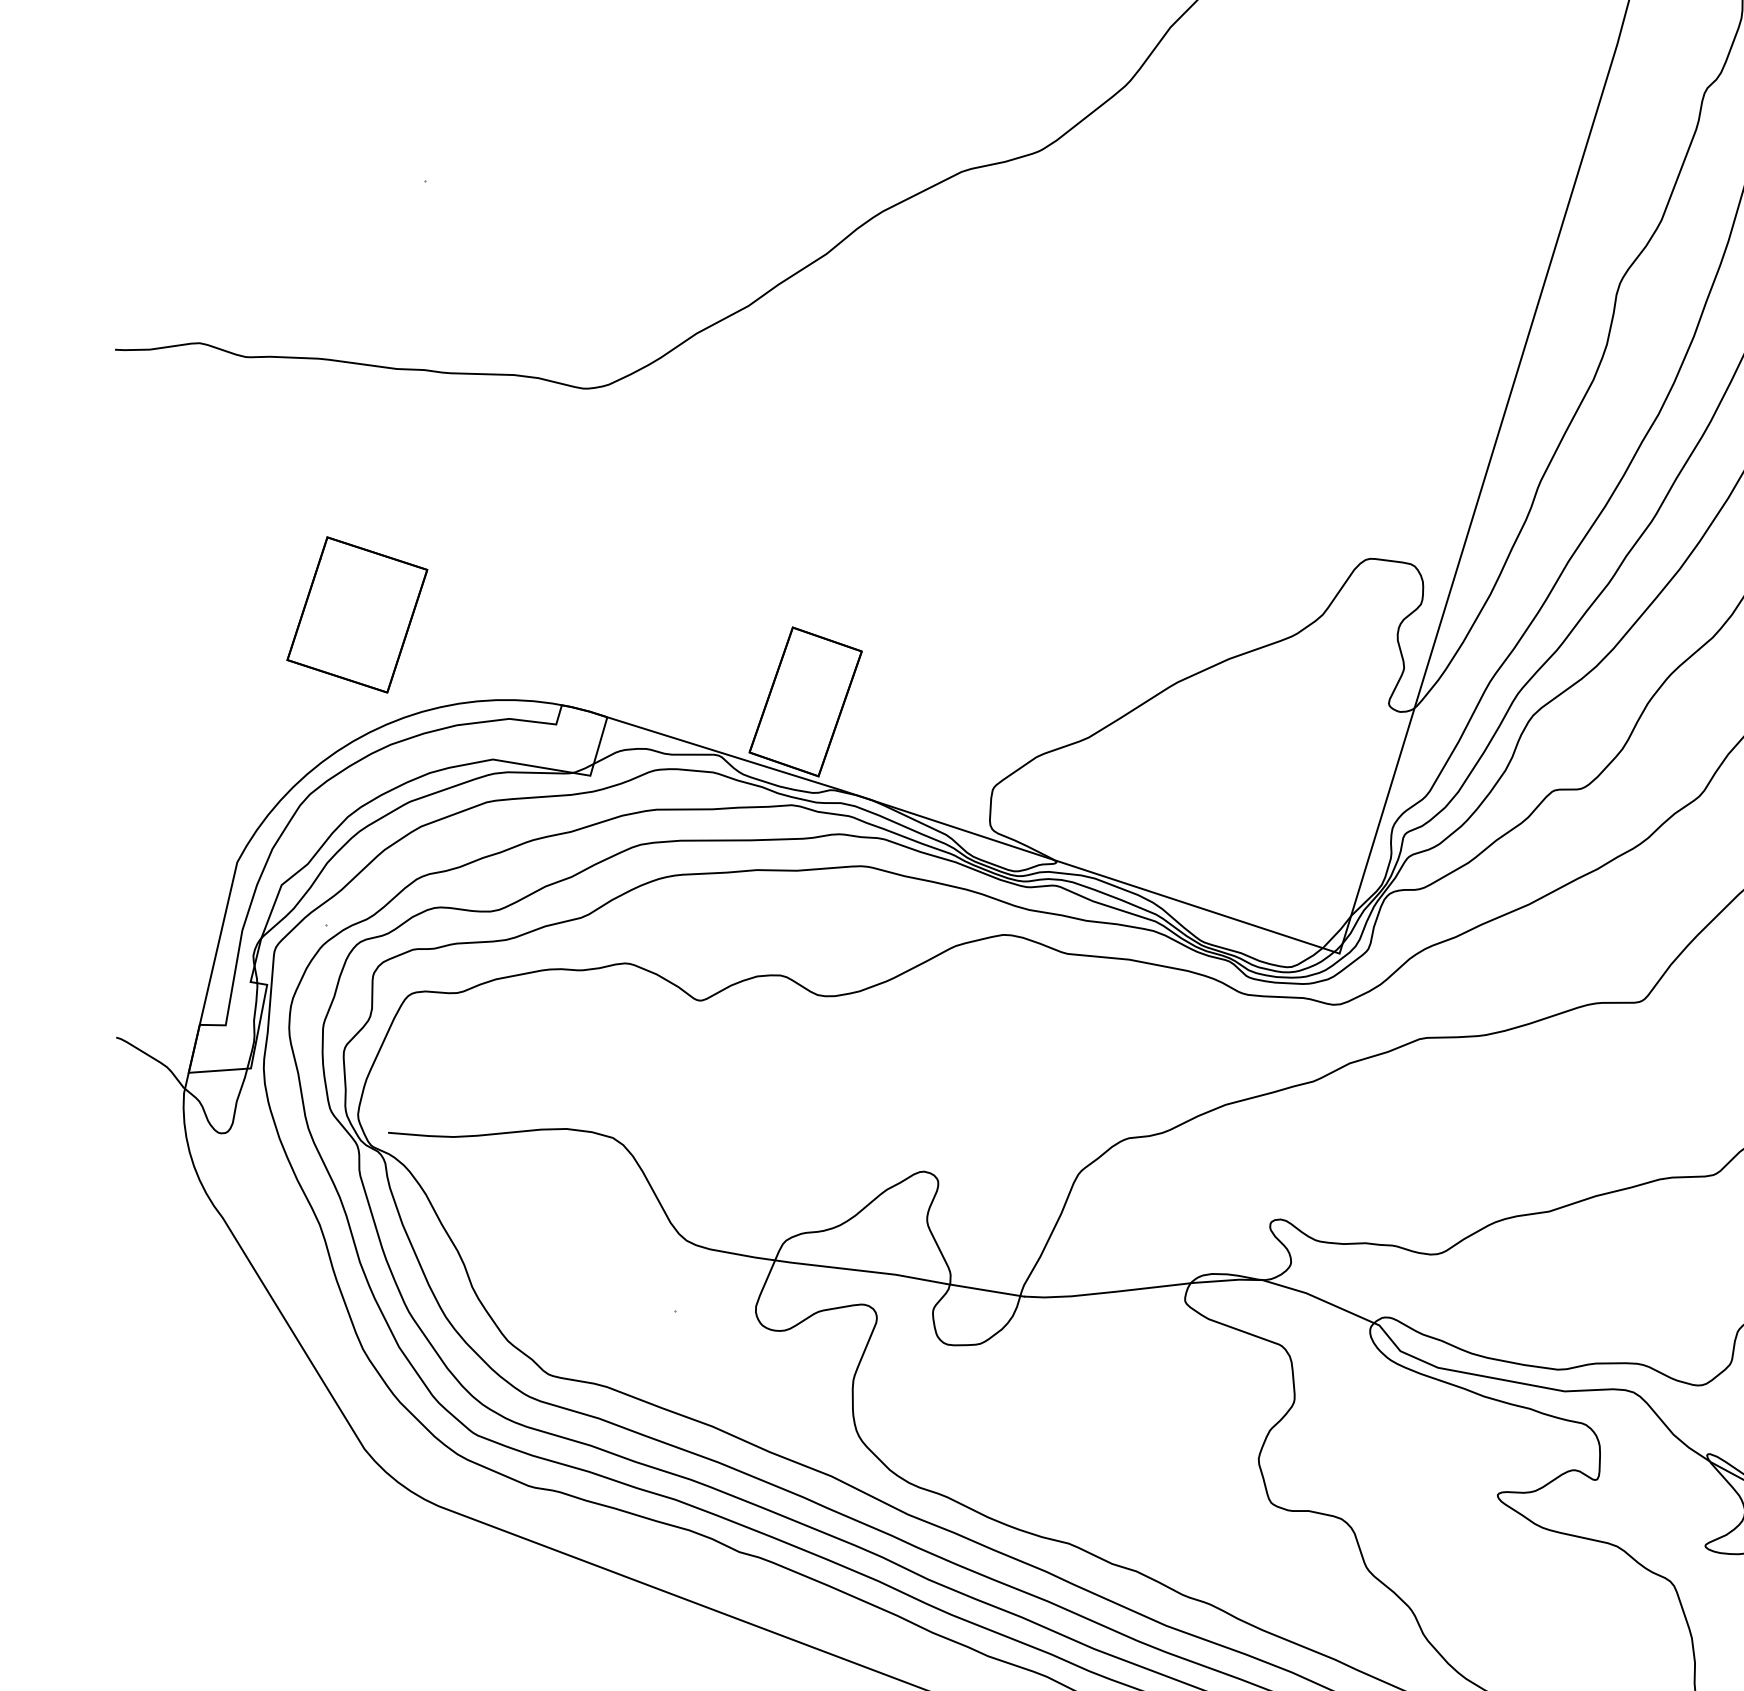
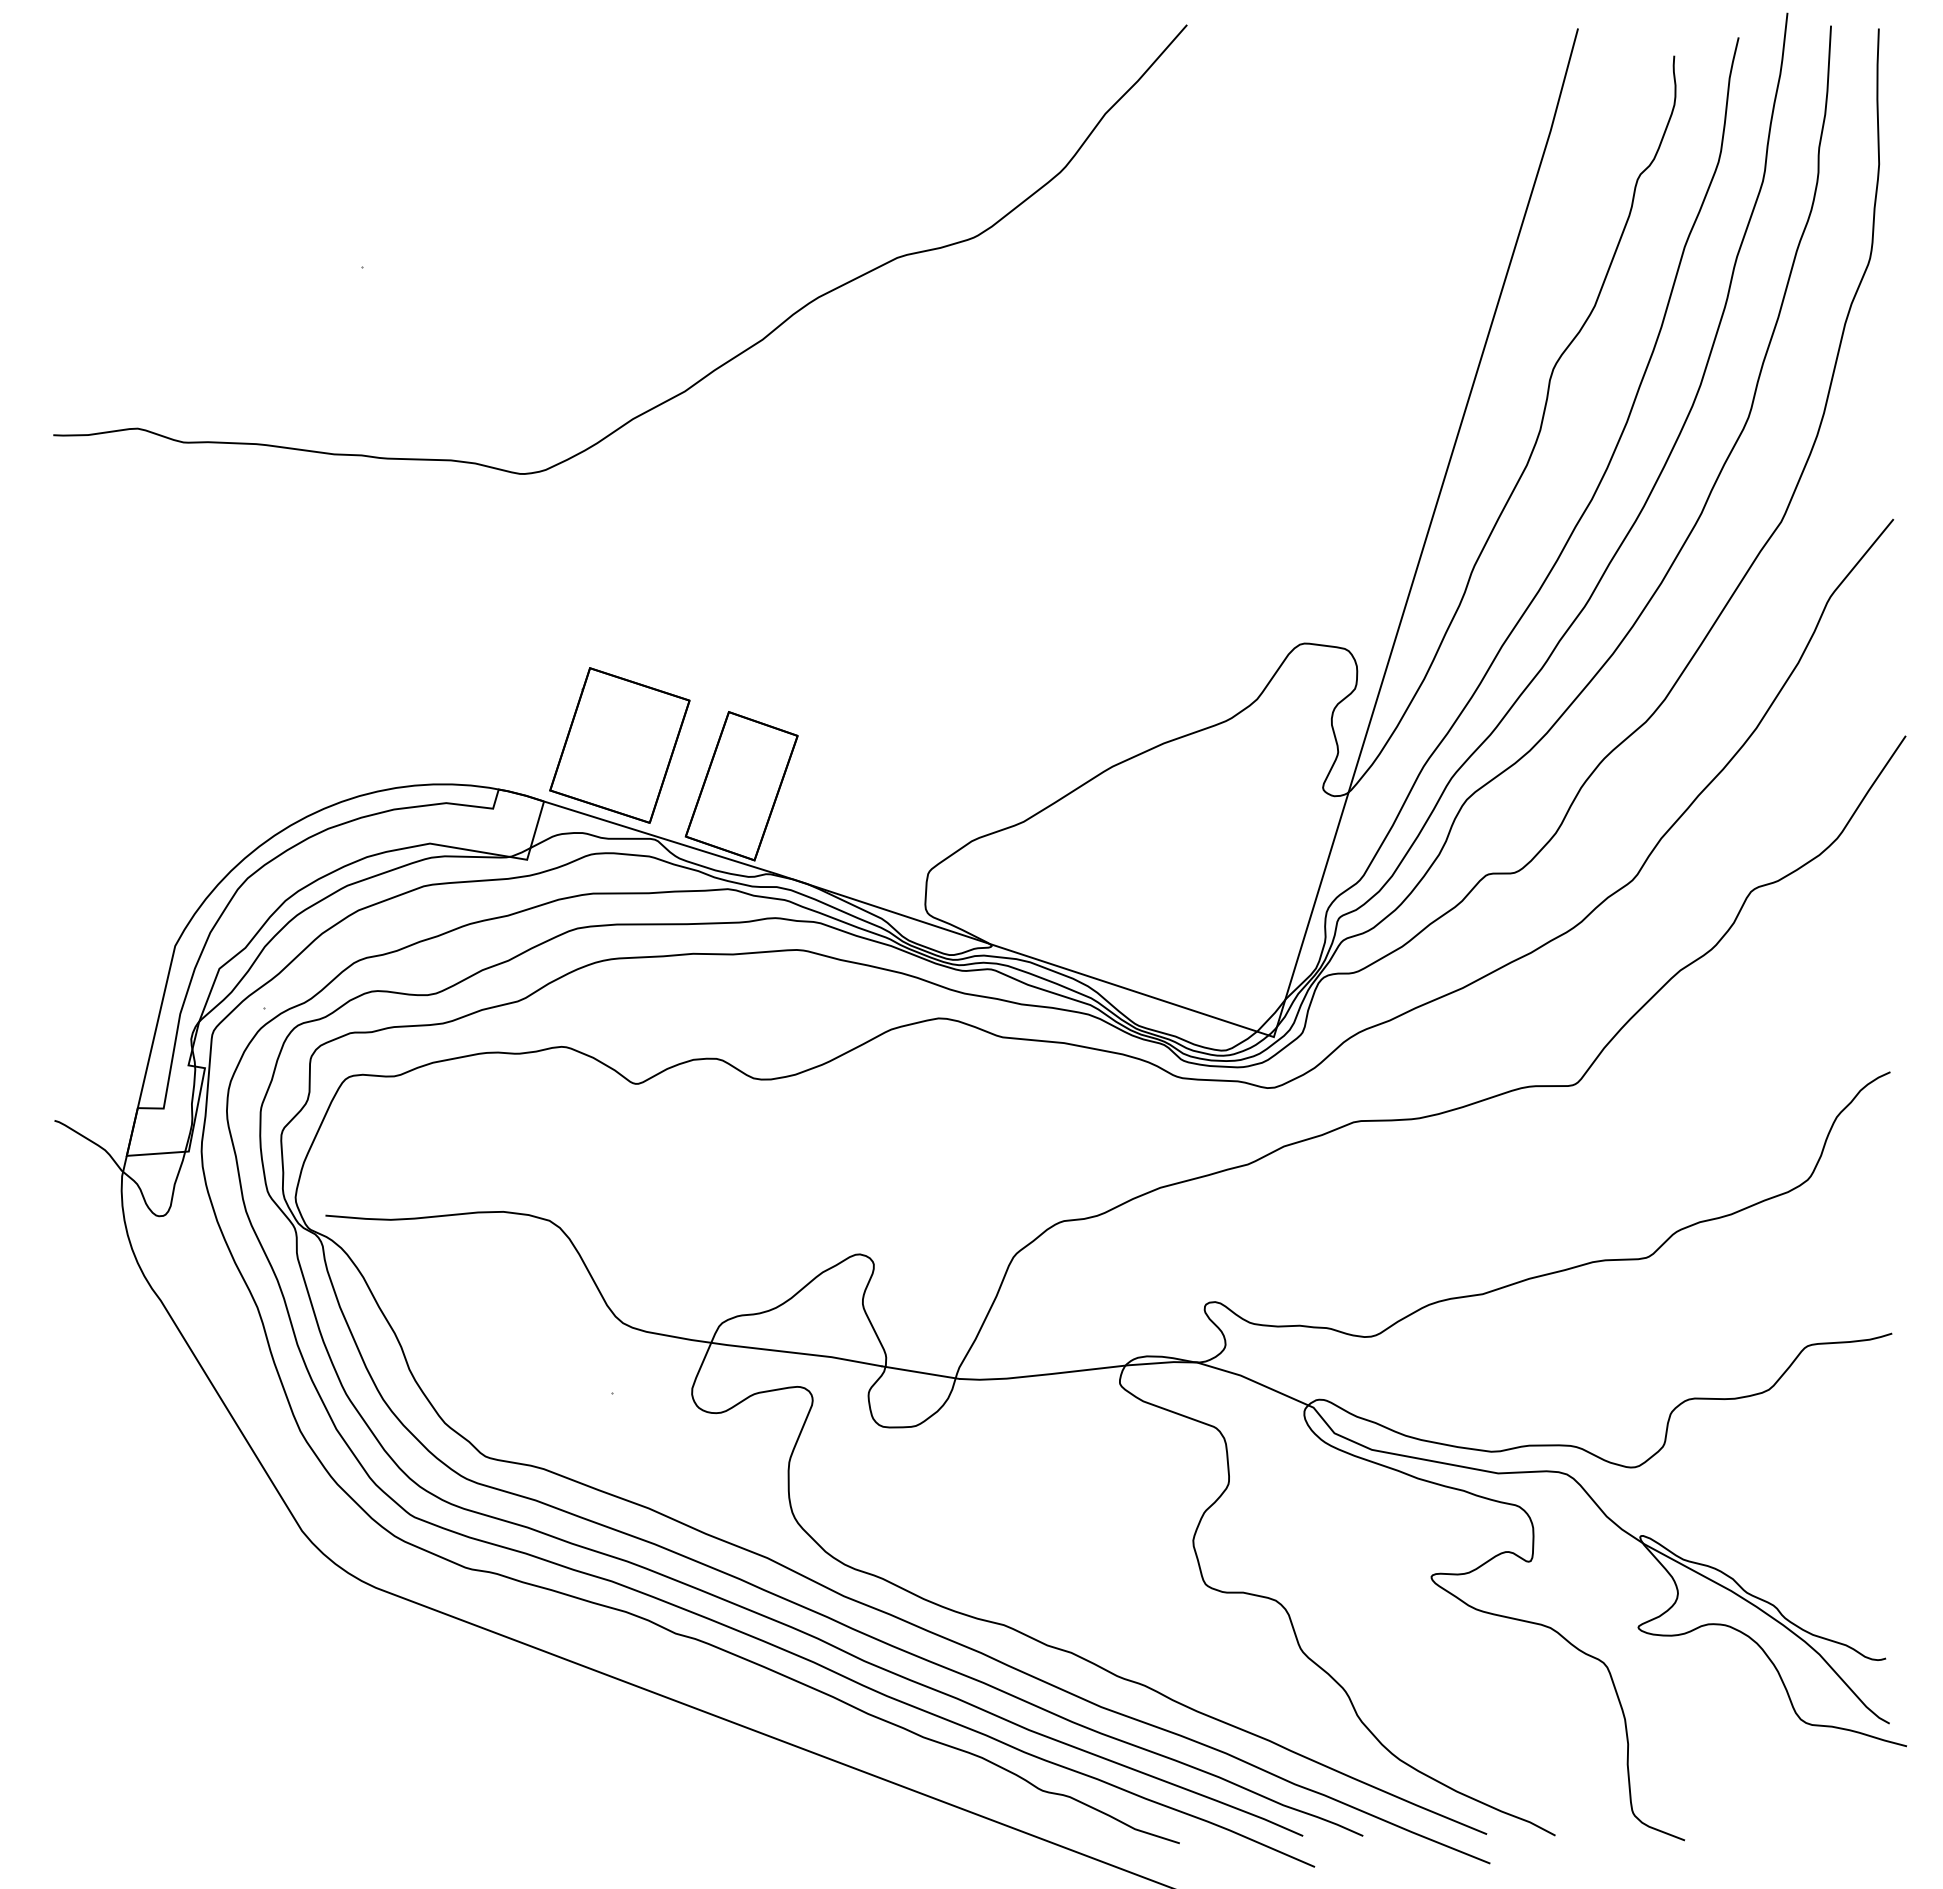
part: (356, 614) -> (619, 745), moved

